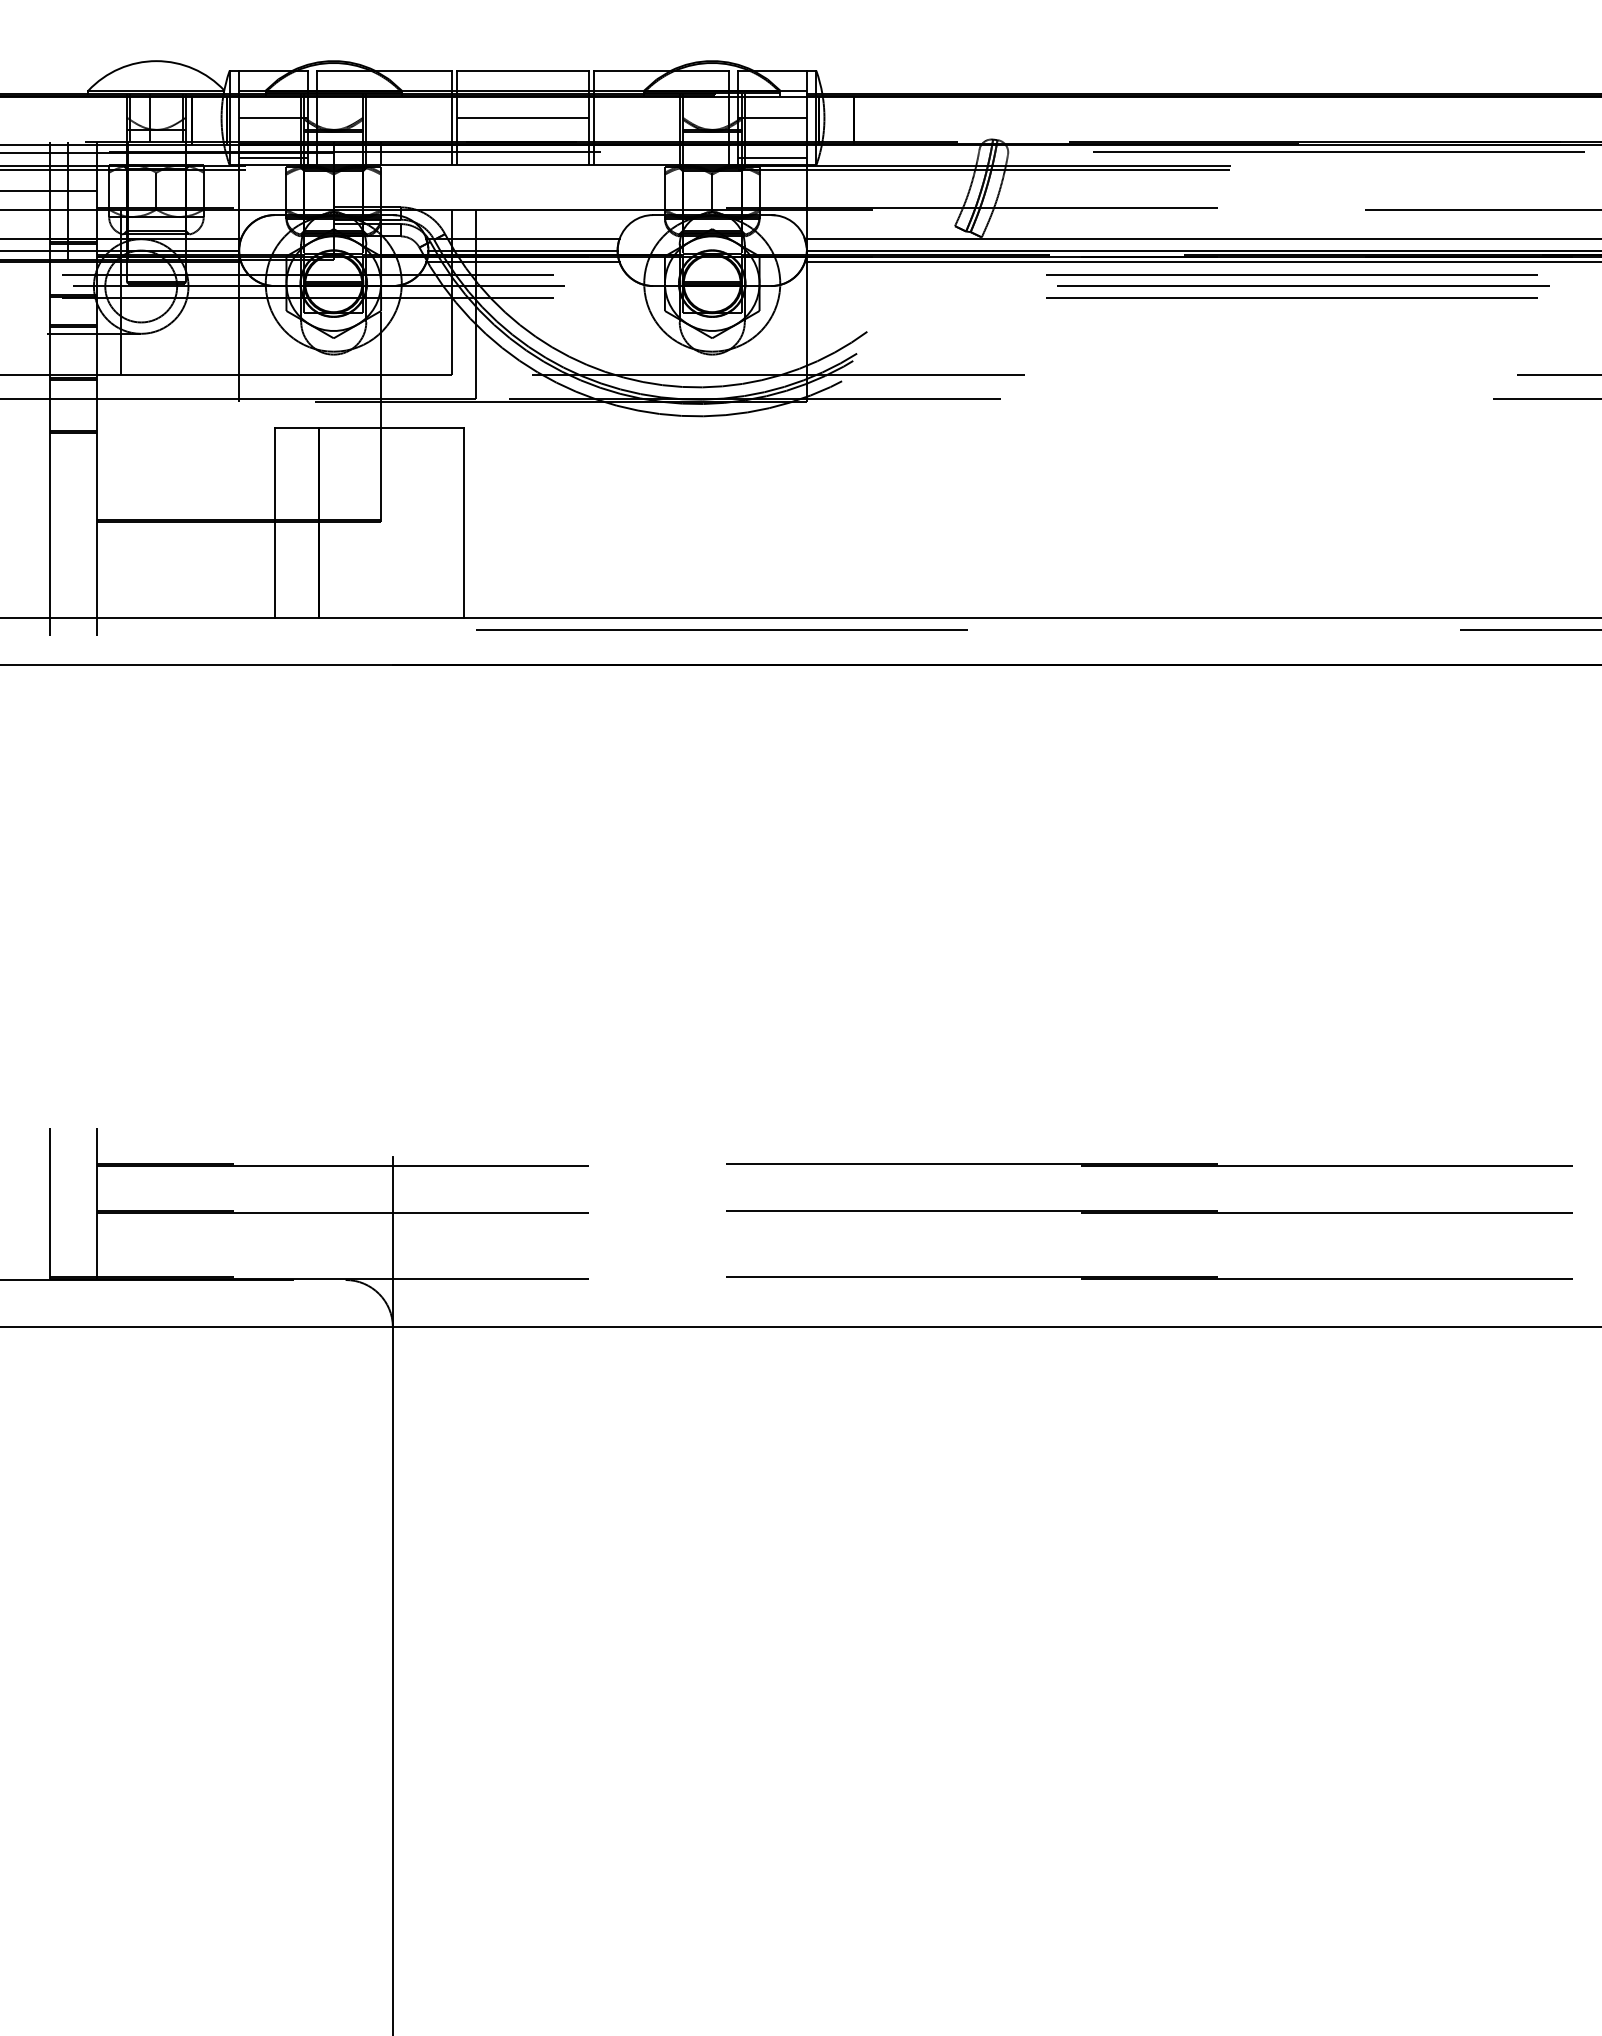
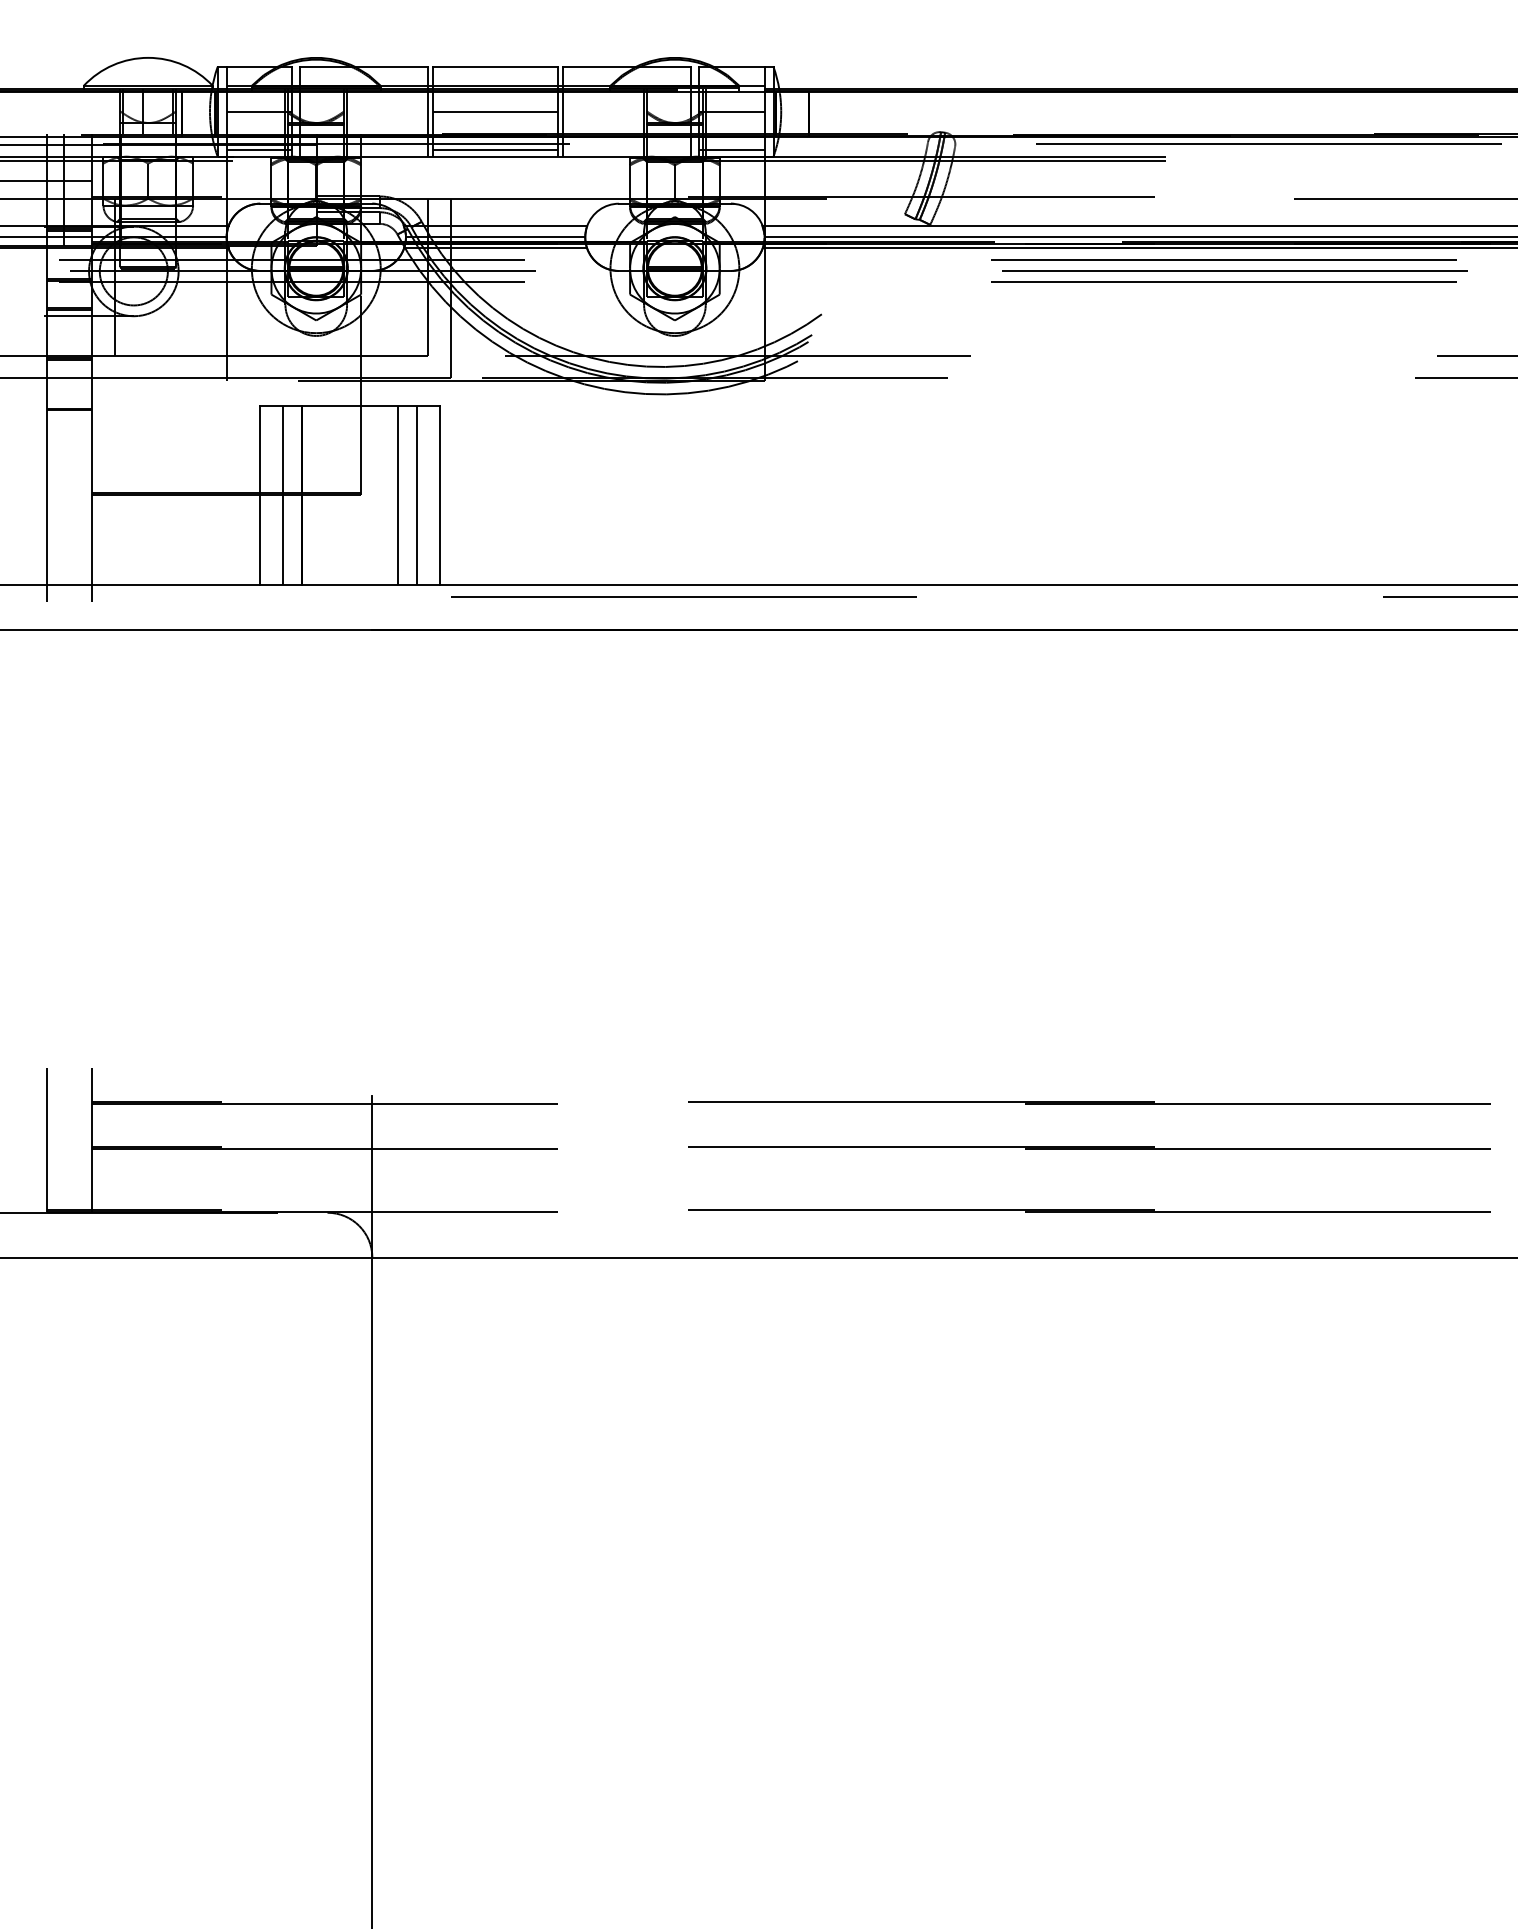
line: (522, 157) -> (495, 149), added
line: (298, 523) -> (282, 495), added
line: (419, 523) -> (397, 495), added
line: (440, 523) -> (417, 495), added

